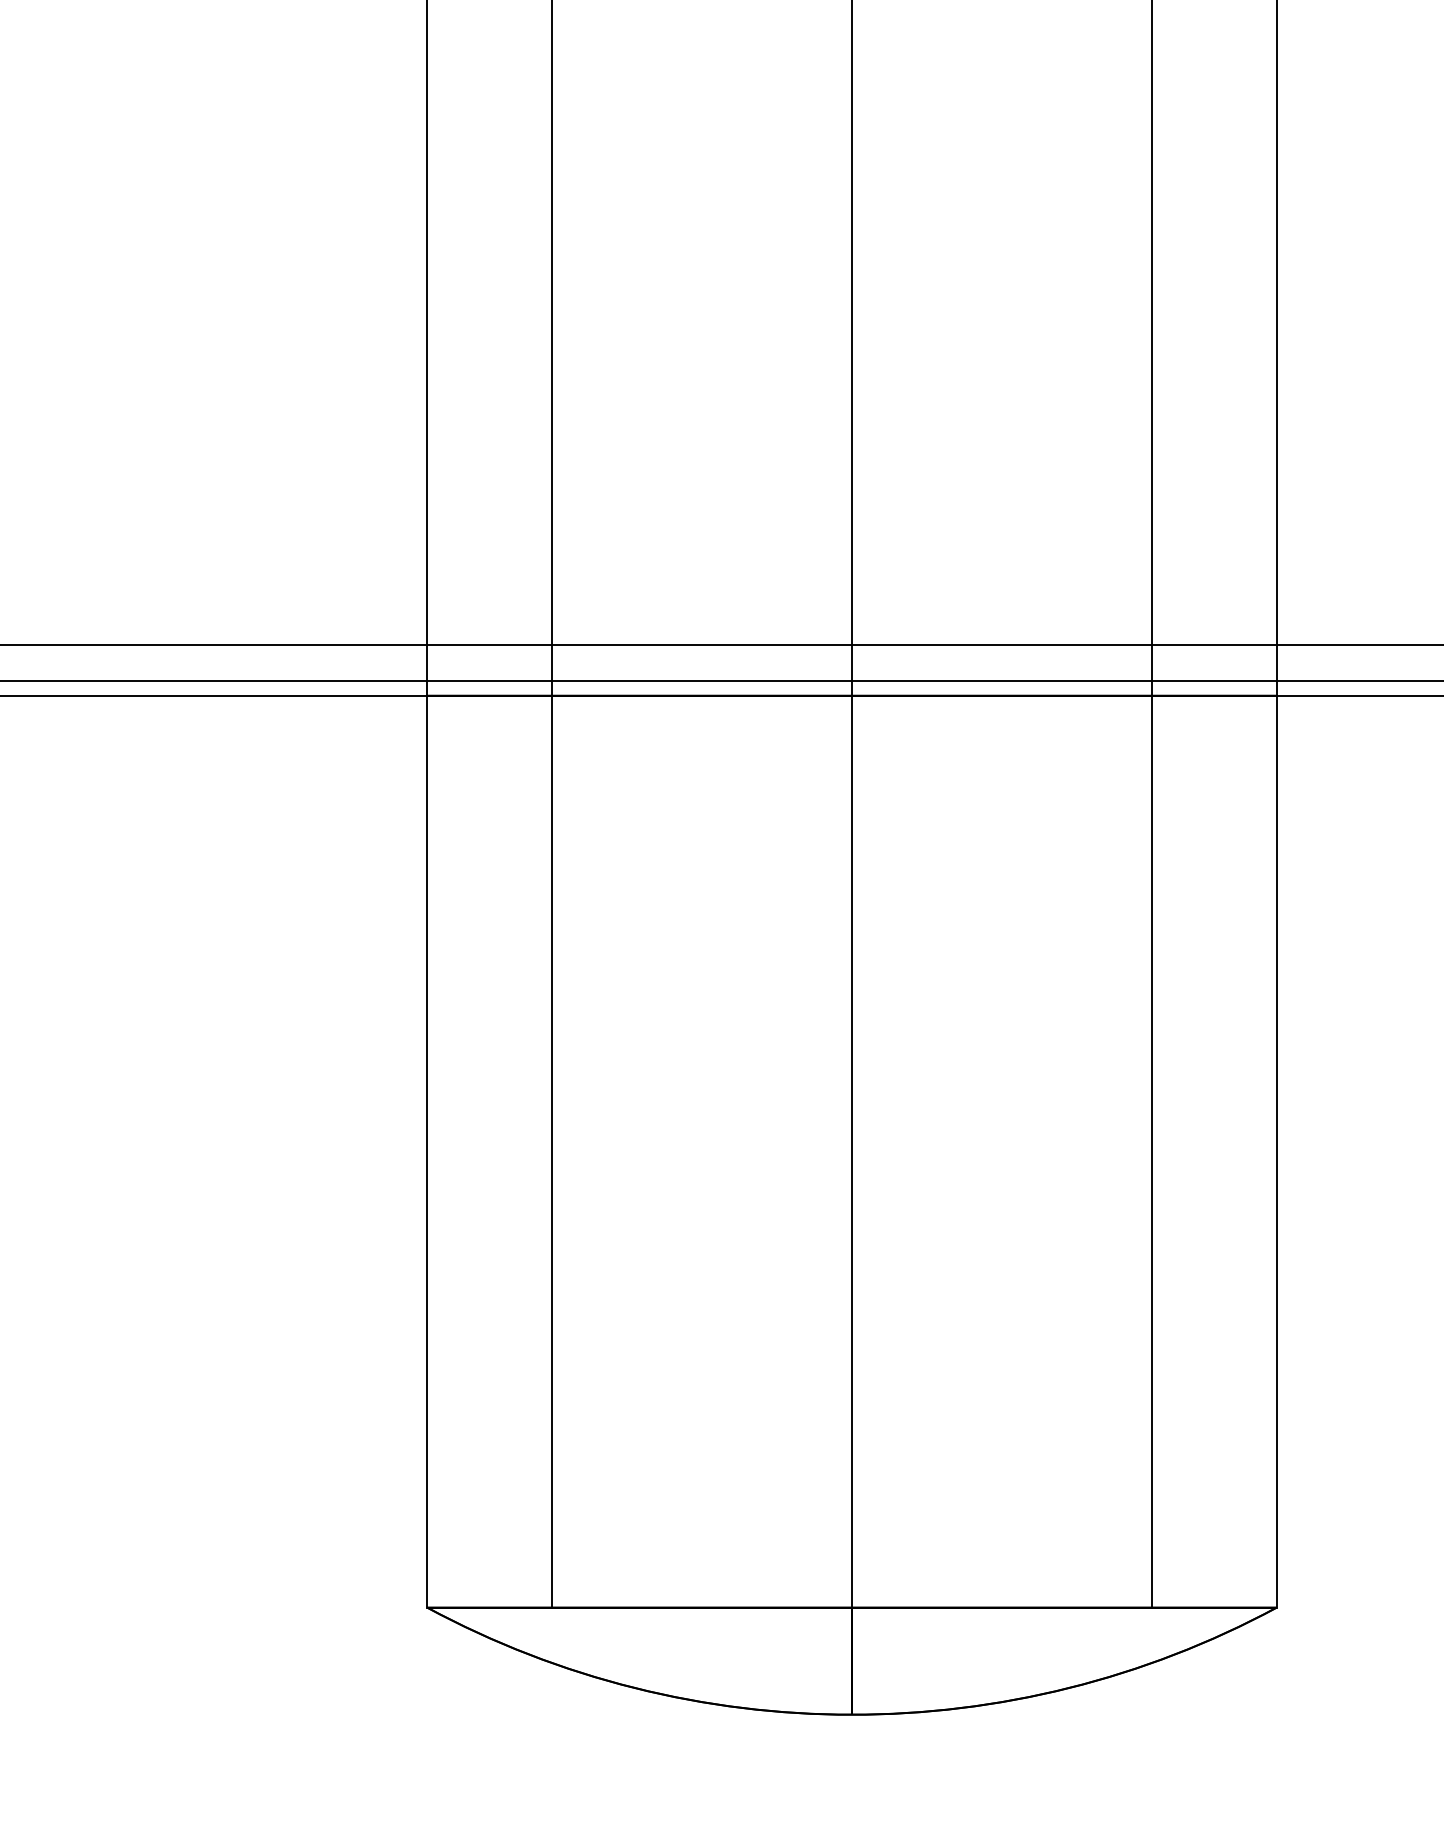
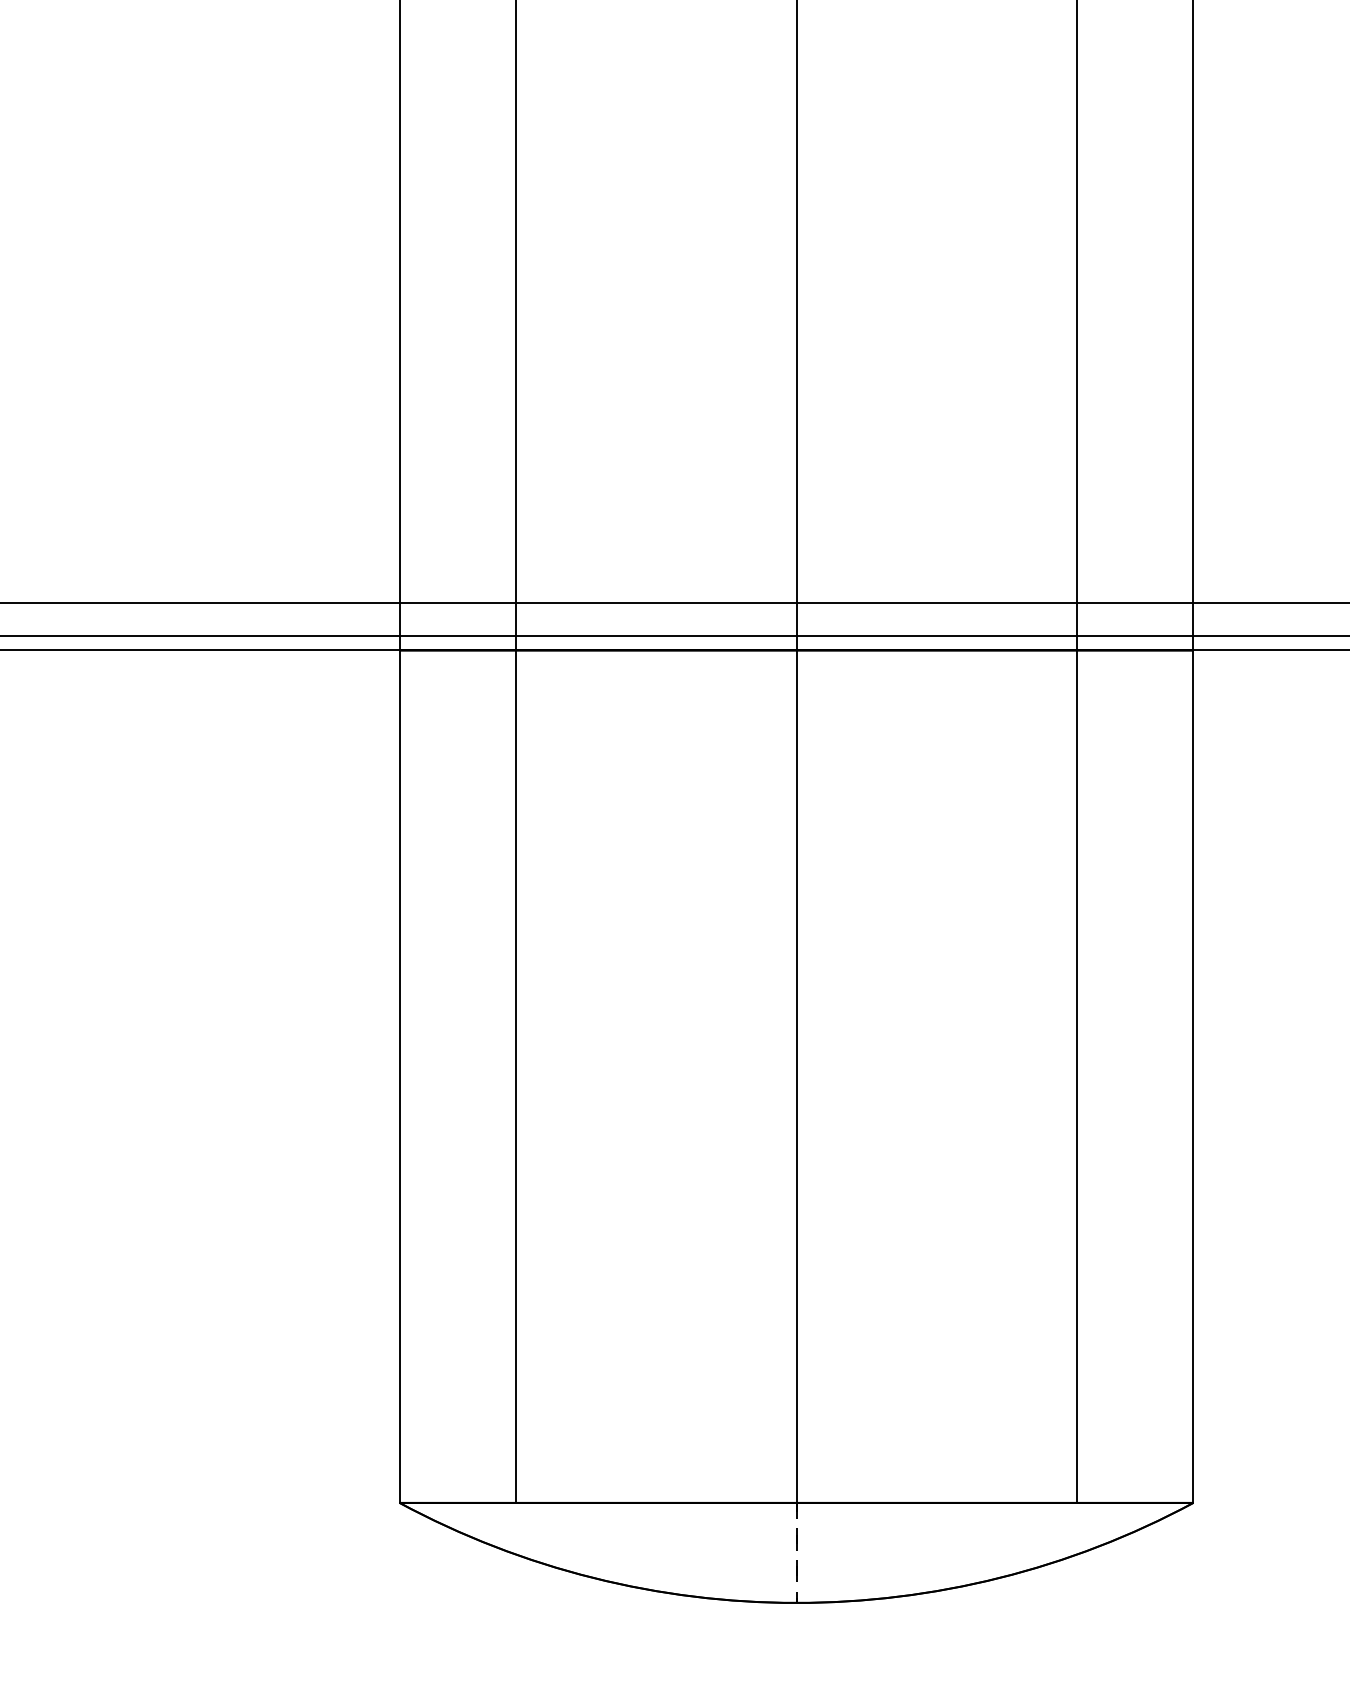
arc: (851, 1714) -> (796, 1602), solid -> dashed

